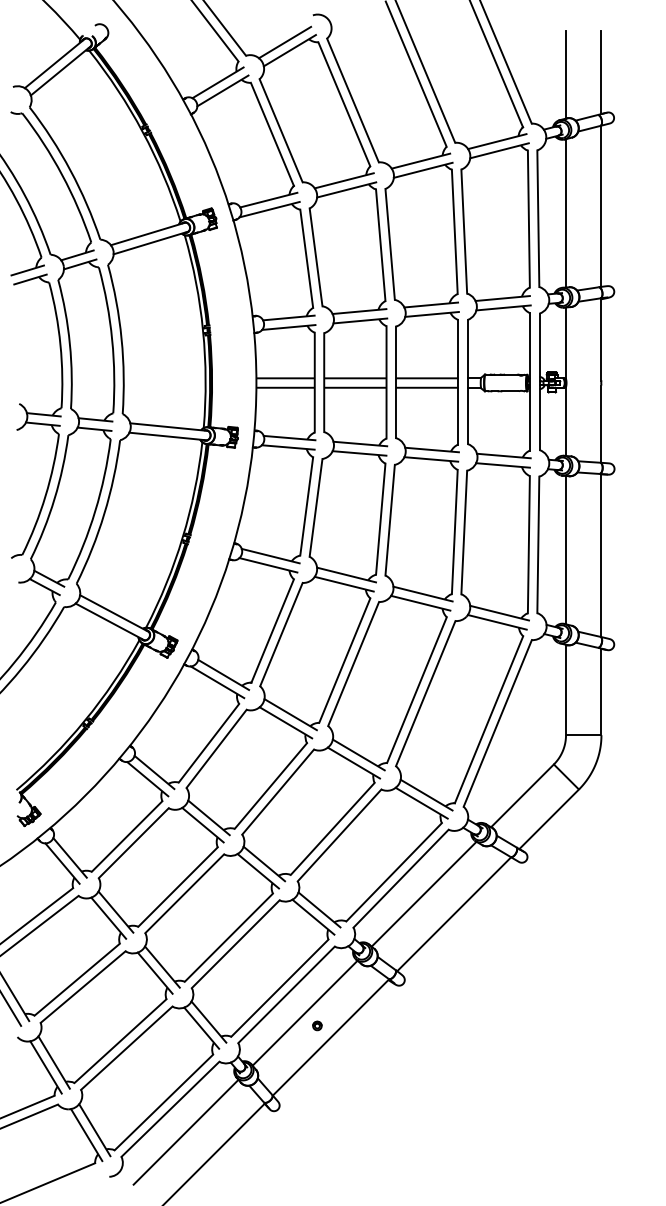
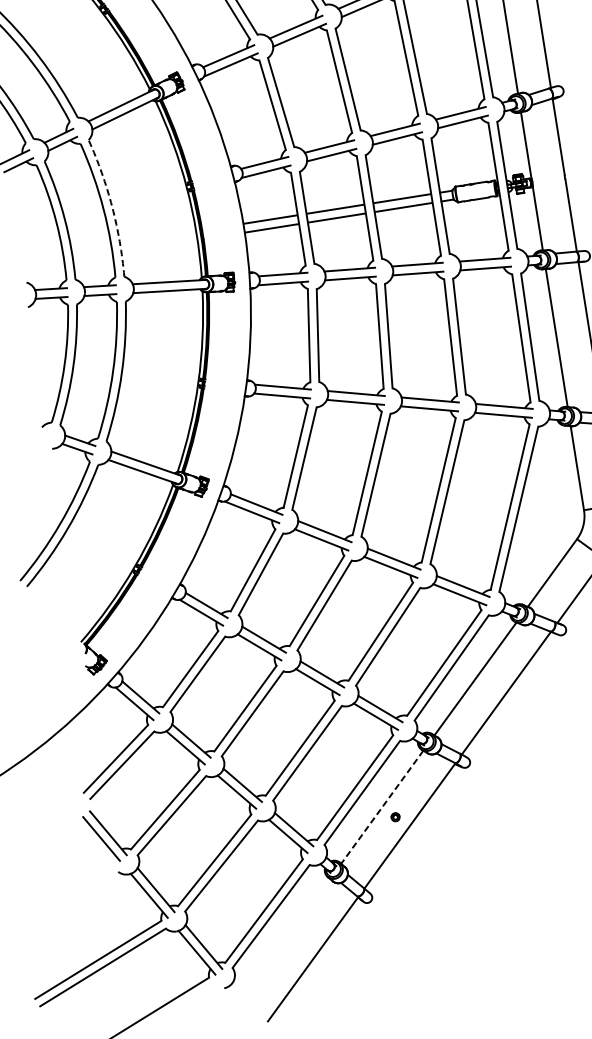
arc: (121, 338) -> (112, 206), solid -> dashed
line: (304, 1013) -> (381, 807), solid -> dashed
line: (185, 1131) -> (288, 934), removed

